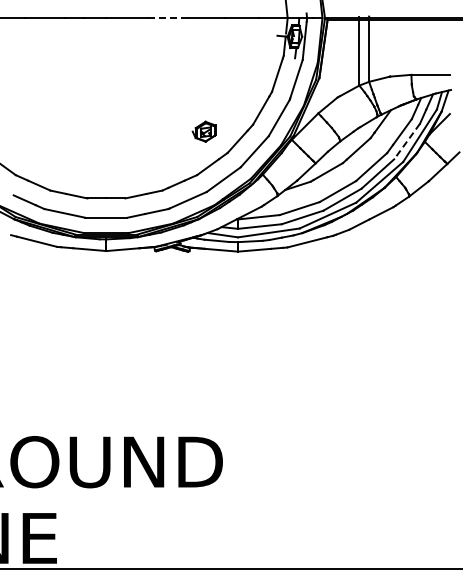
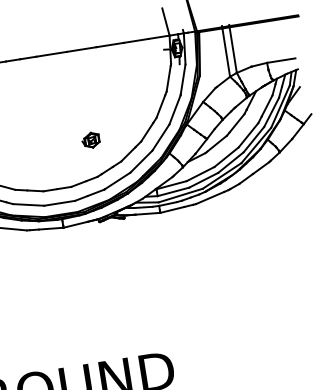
line: (168, 18) -> (82, 49), dashed -> solid
part: (203, 131) -> (90, 140), moved
line: (407, 141) -> (271, 112), dashed -> solid

